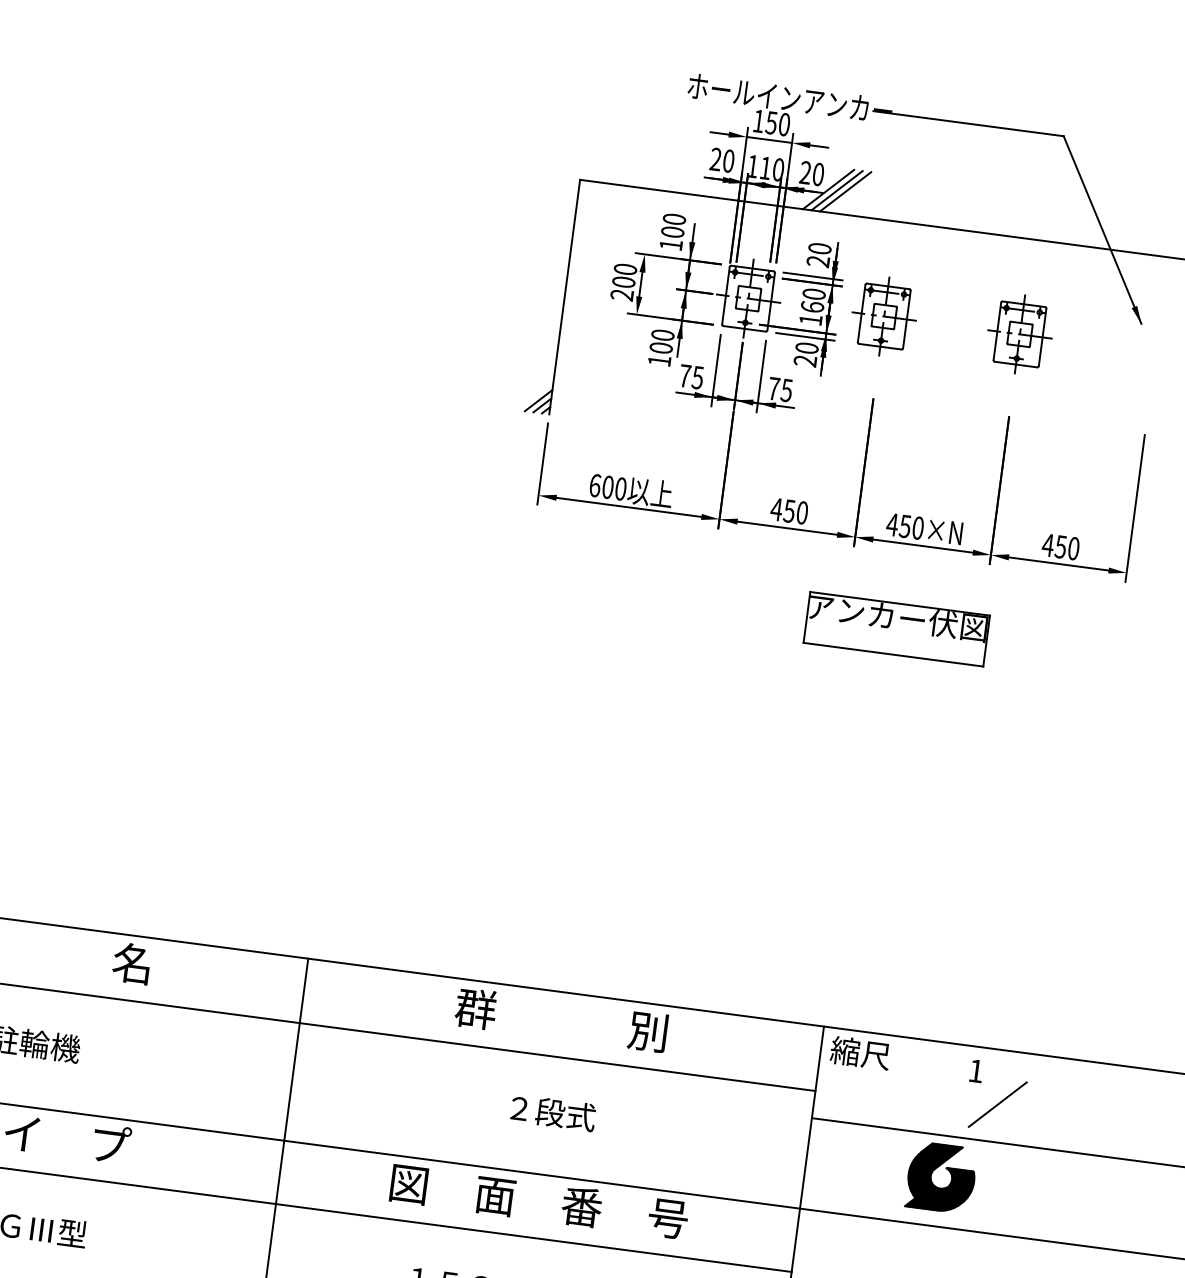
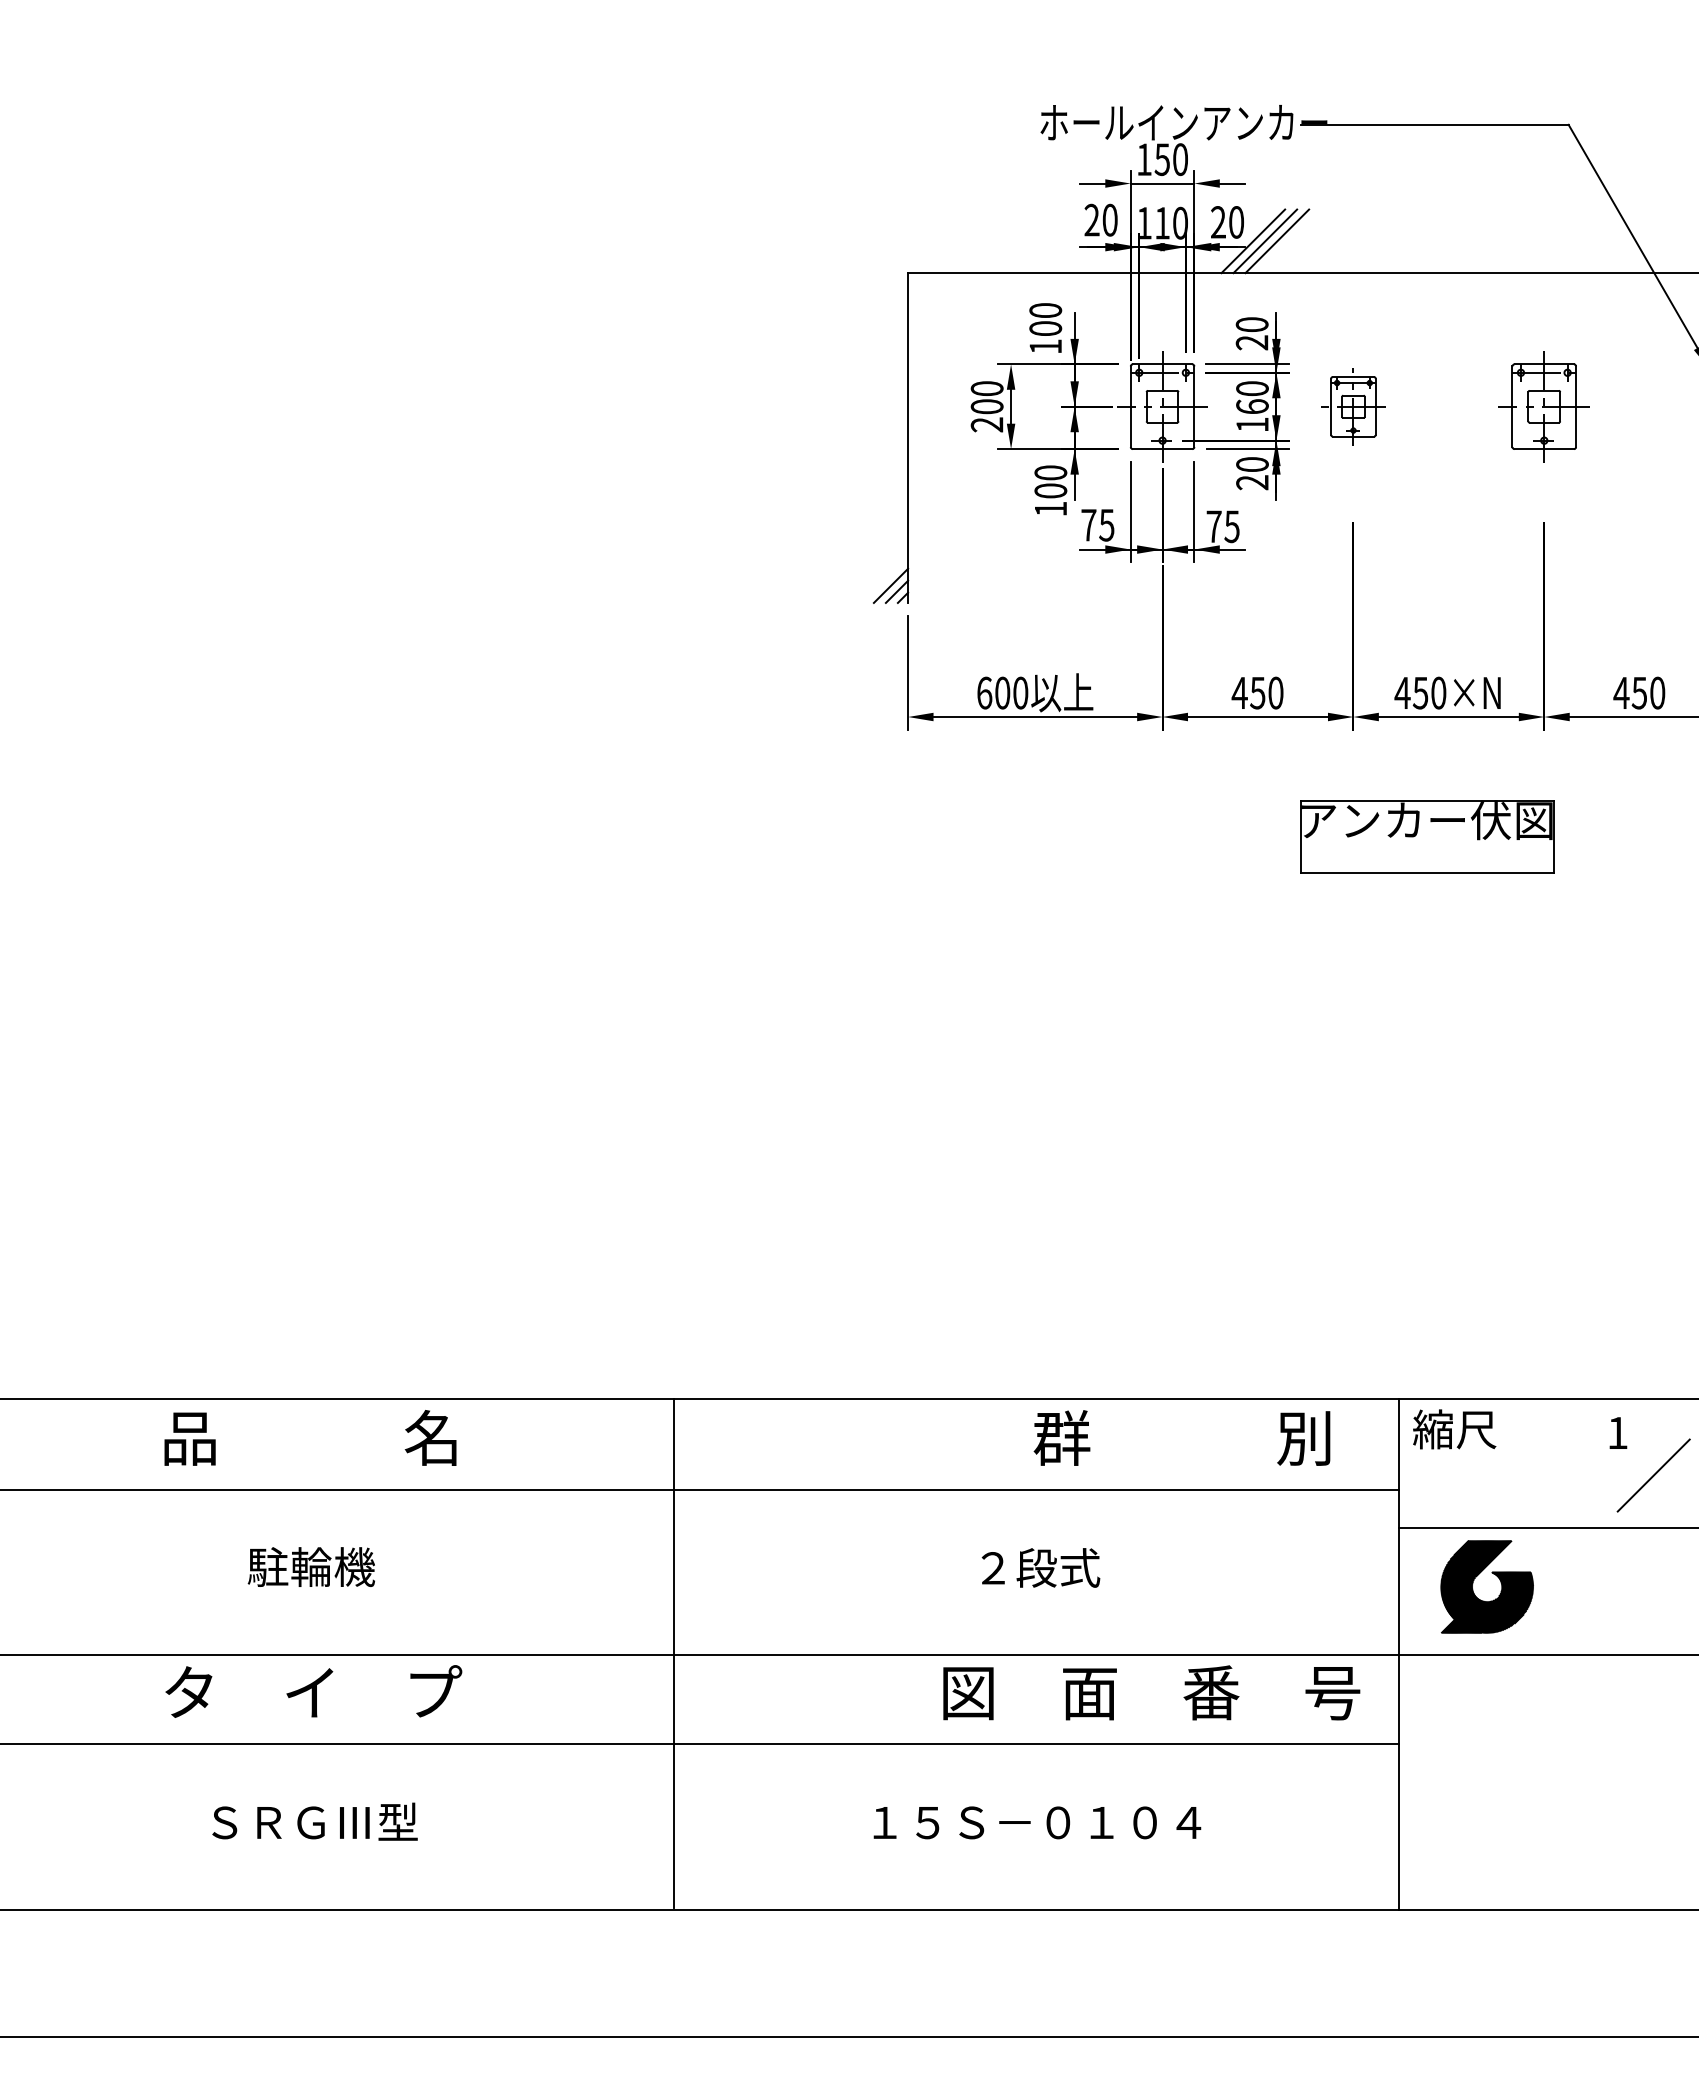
part: (884, 316) -> (1353, 406), size x0.7
text: (561, 1019) -> (1181, 1437), moved
part: (932, 1174) -> (1473, 1583), moved
text: (539, 1201) -> (1151, 1692), moved

